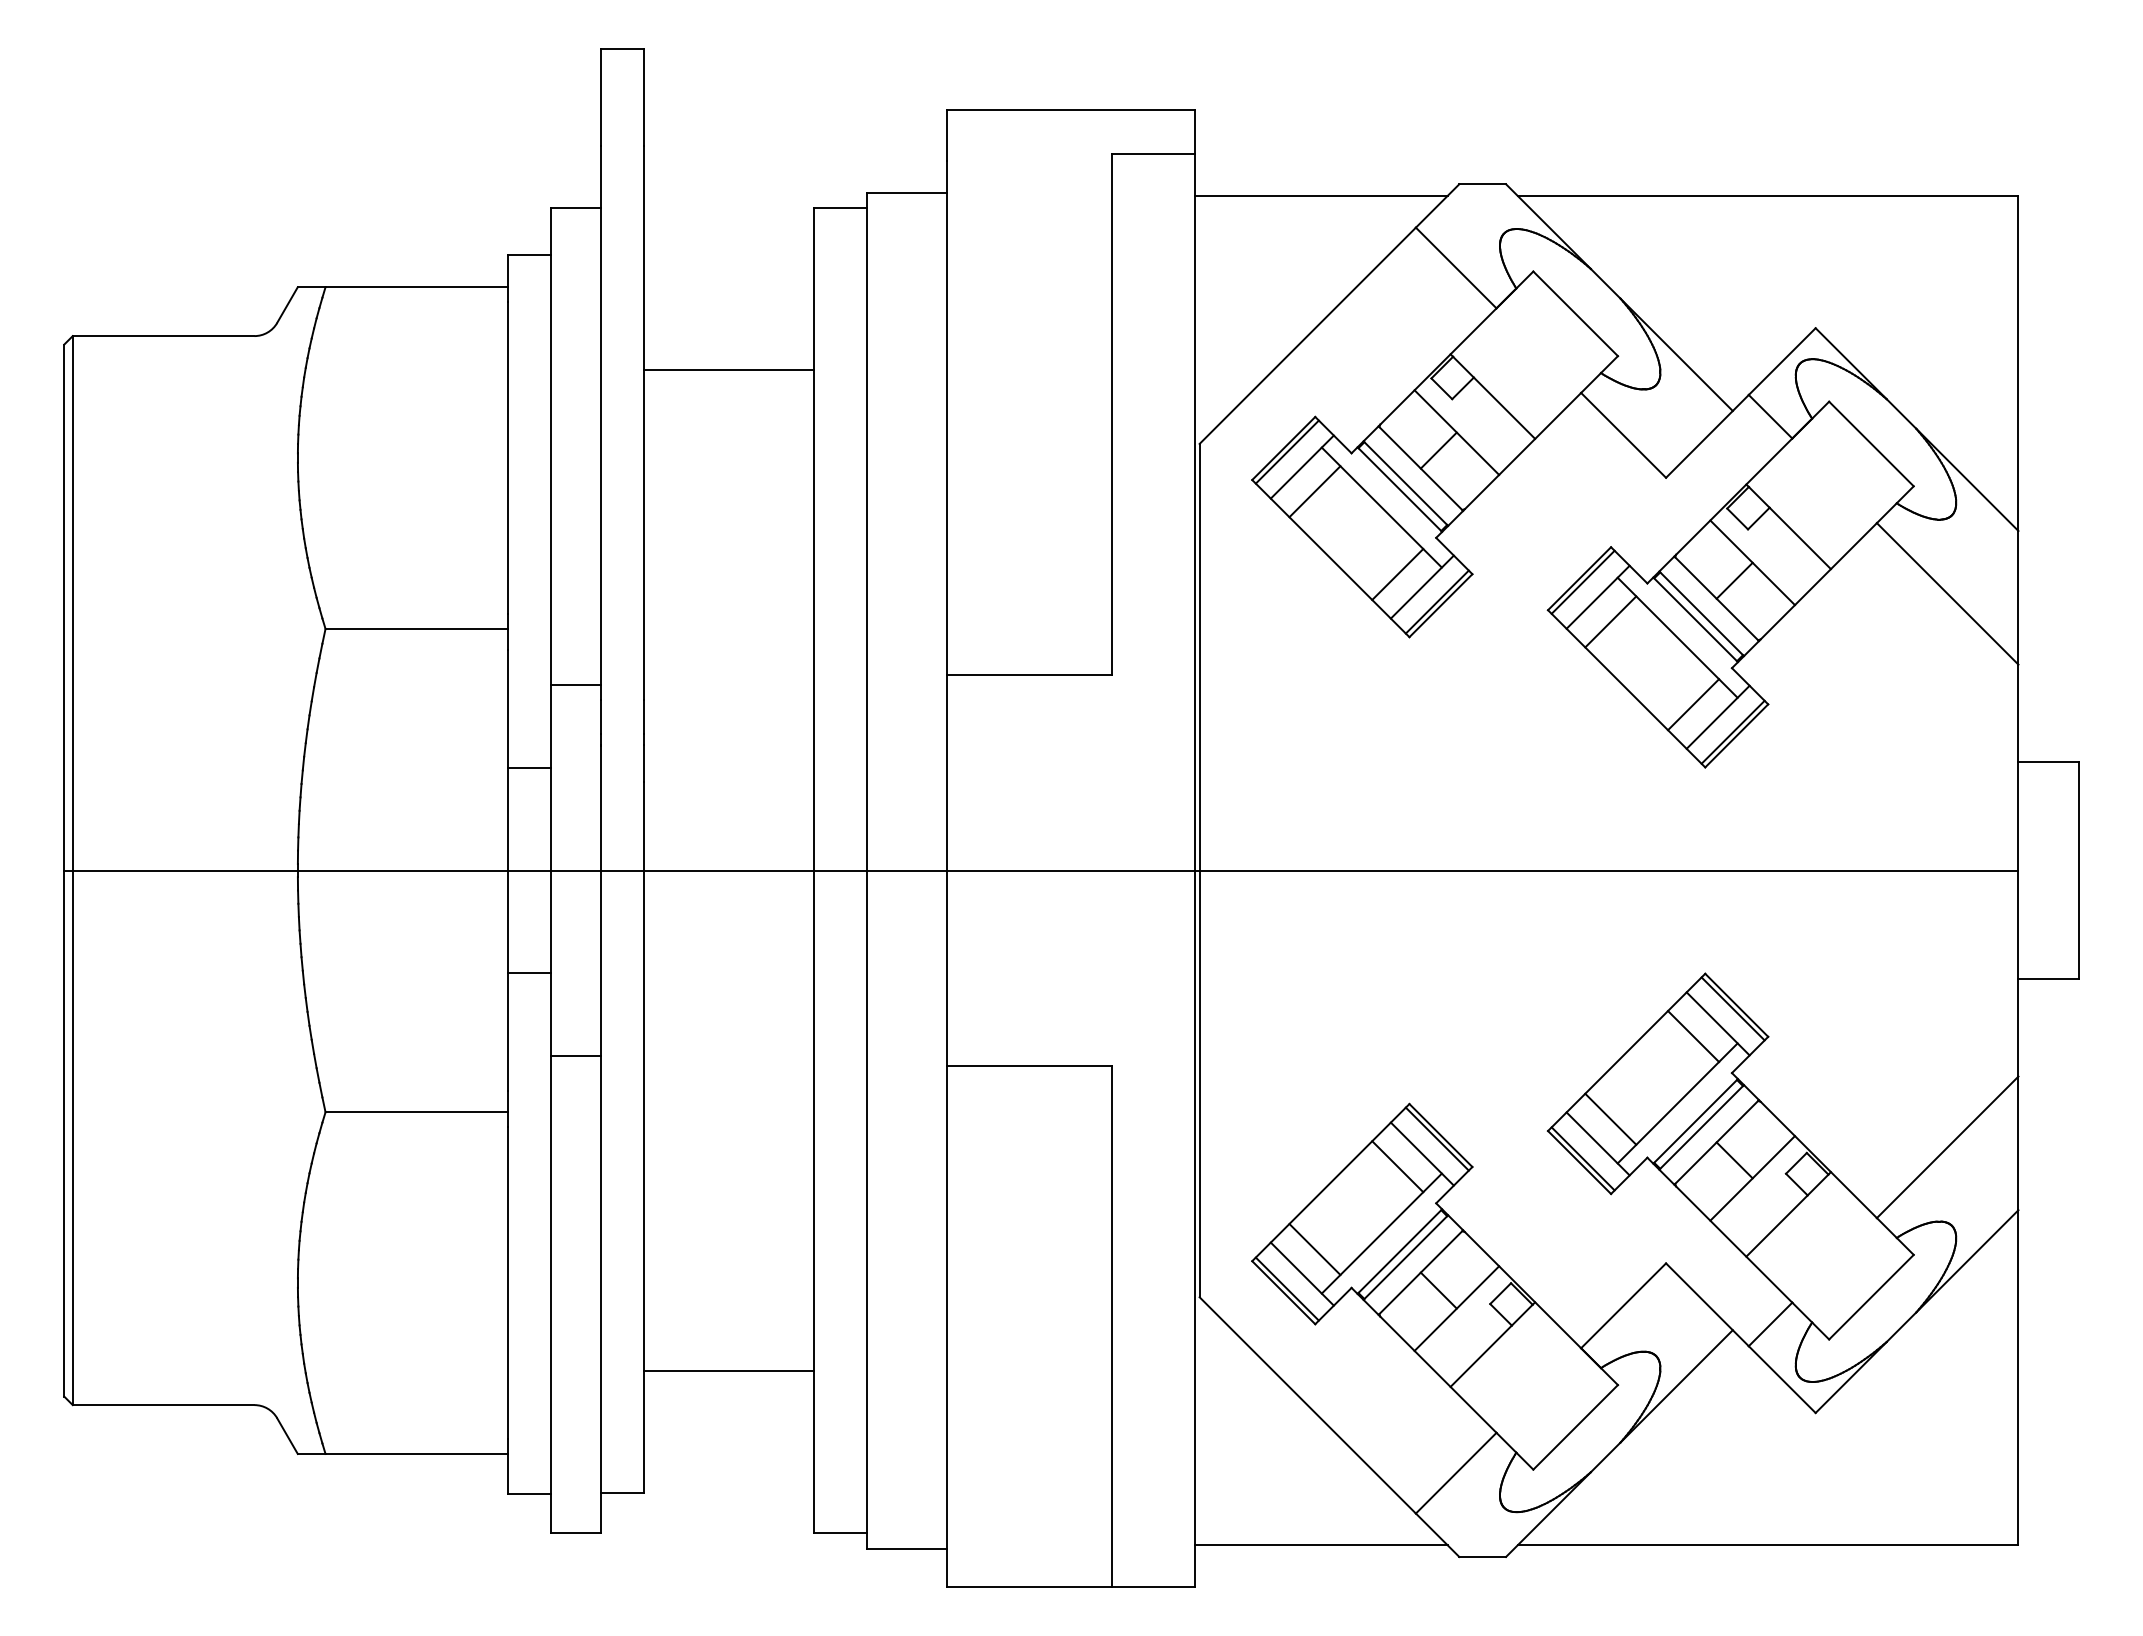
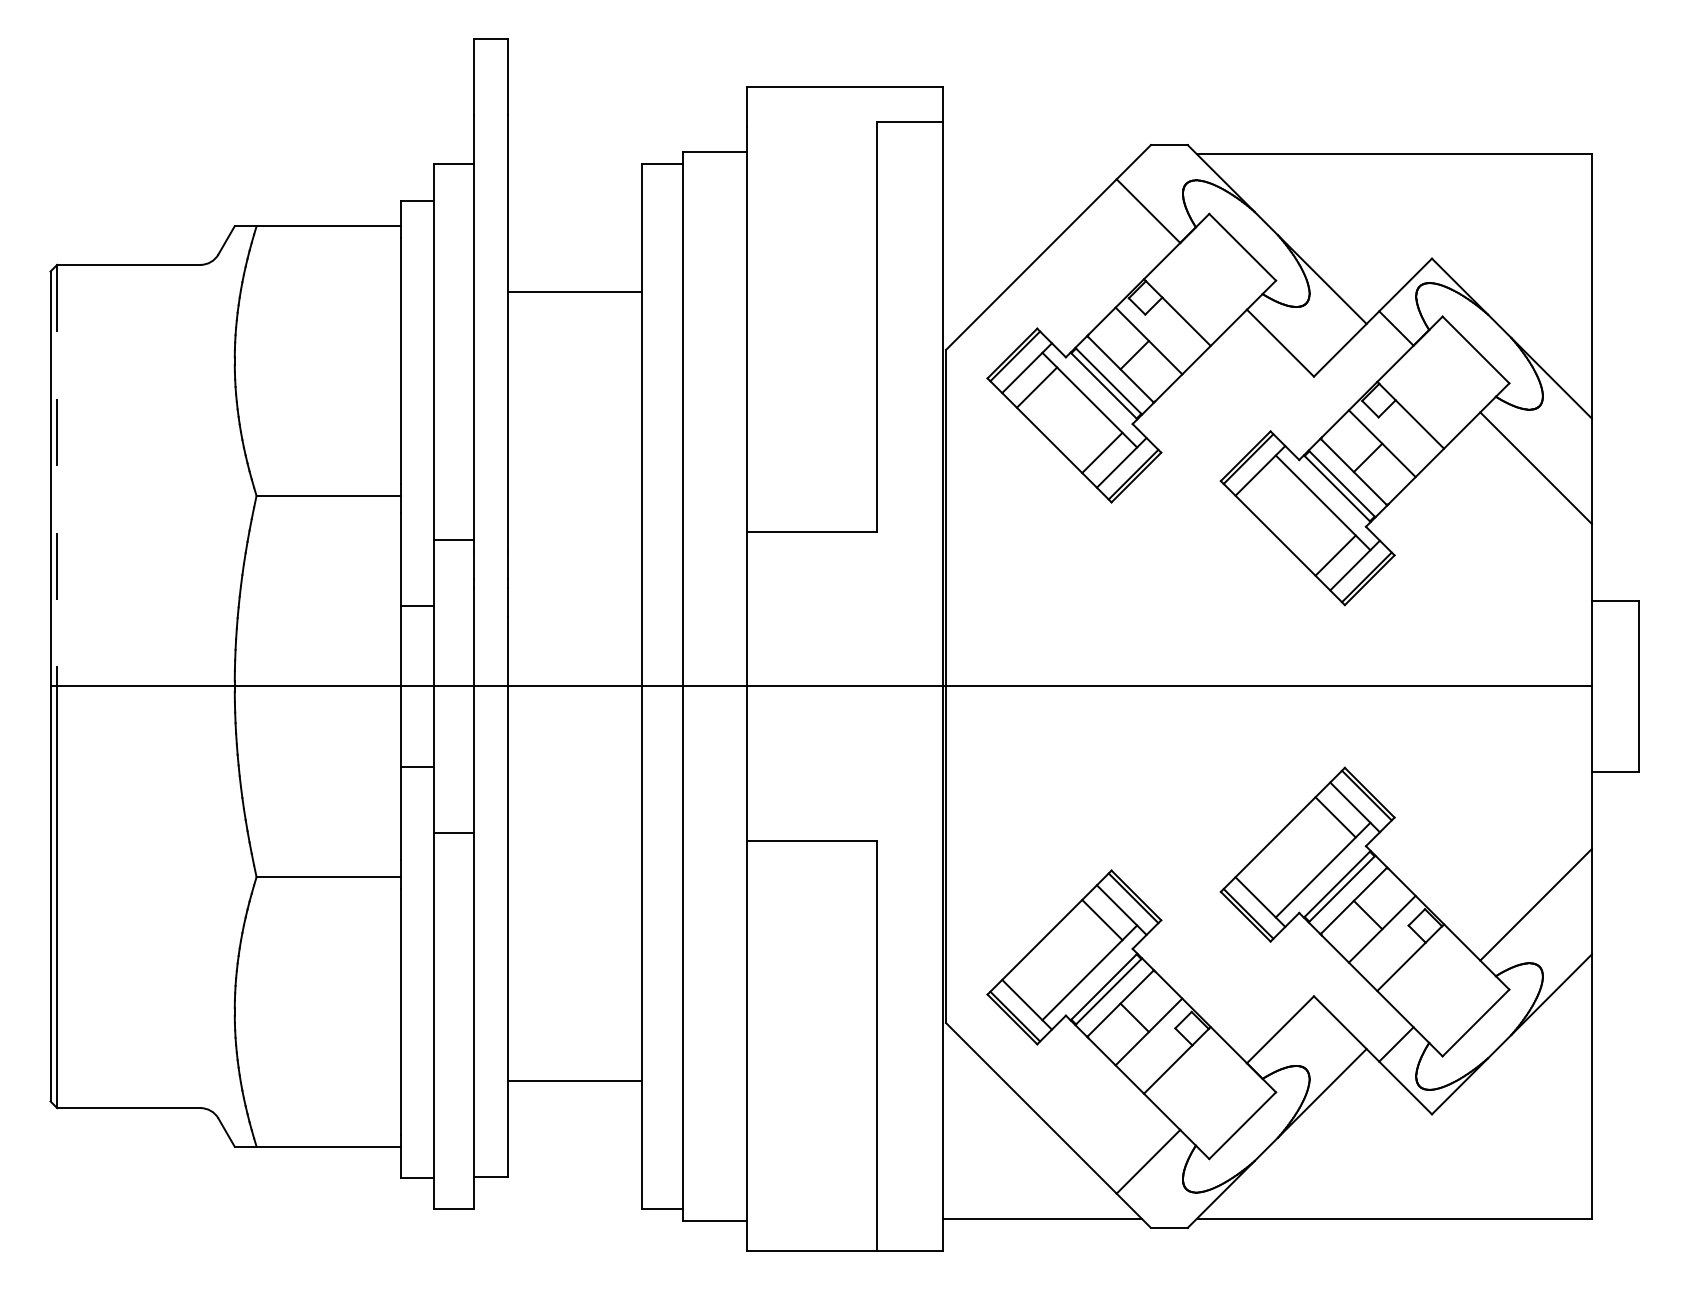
line: (1321, 196) -> (1042, 154), removed
line: (72, 603) -> (56, 475), solid -> dashed
line: (1610, 621) -> (1270, 490), removed
line: (1610, 1118) -> (1270, 882), removed
line: (1314, 1249) -> (1036, 985), removed

